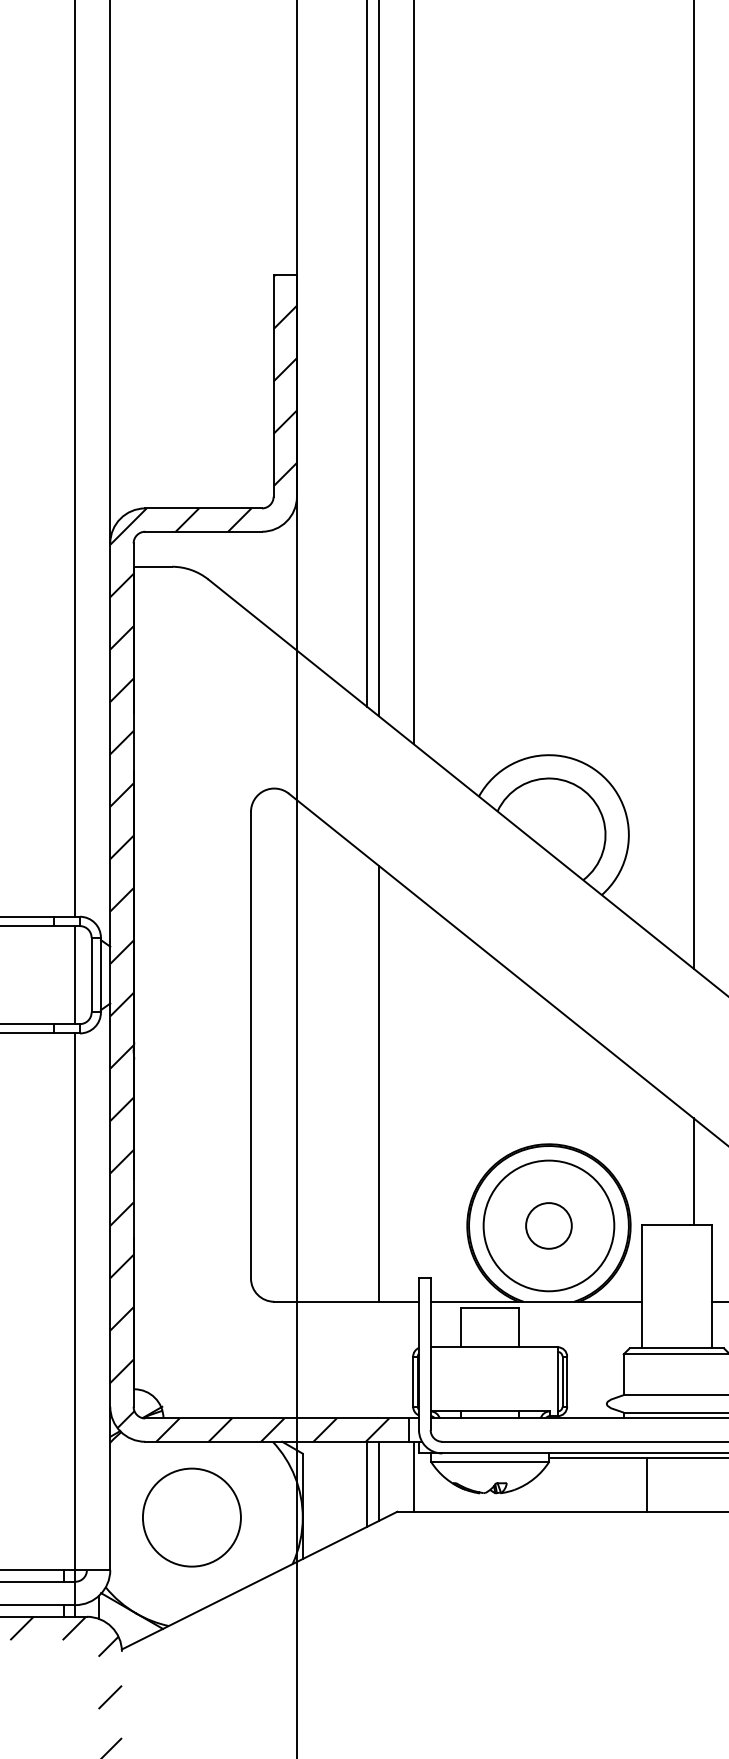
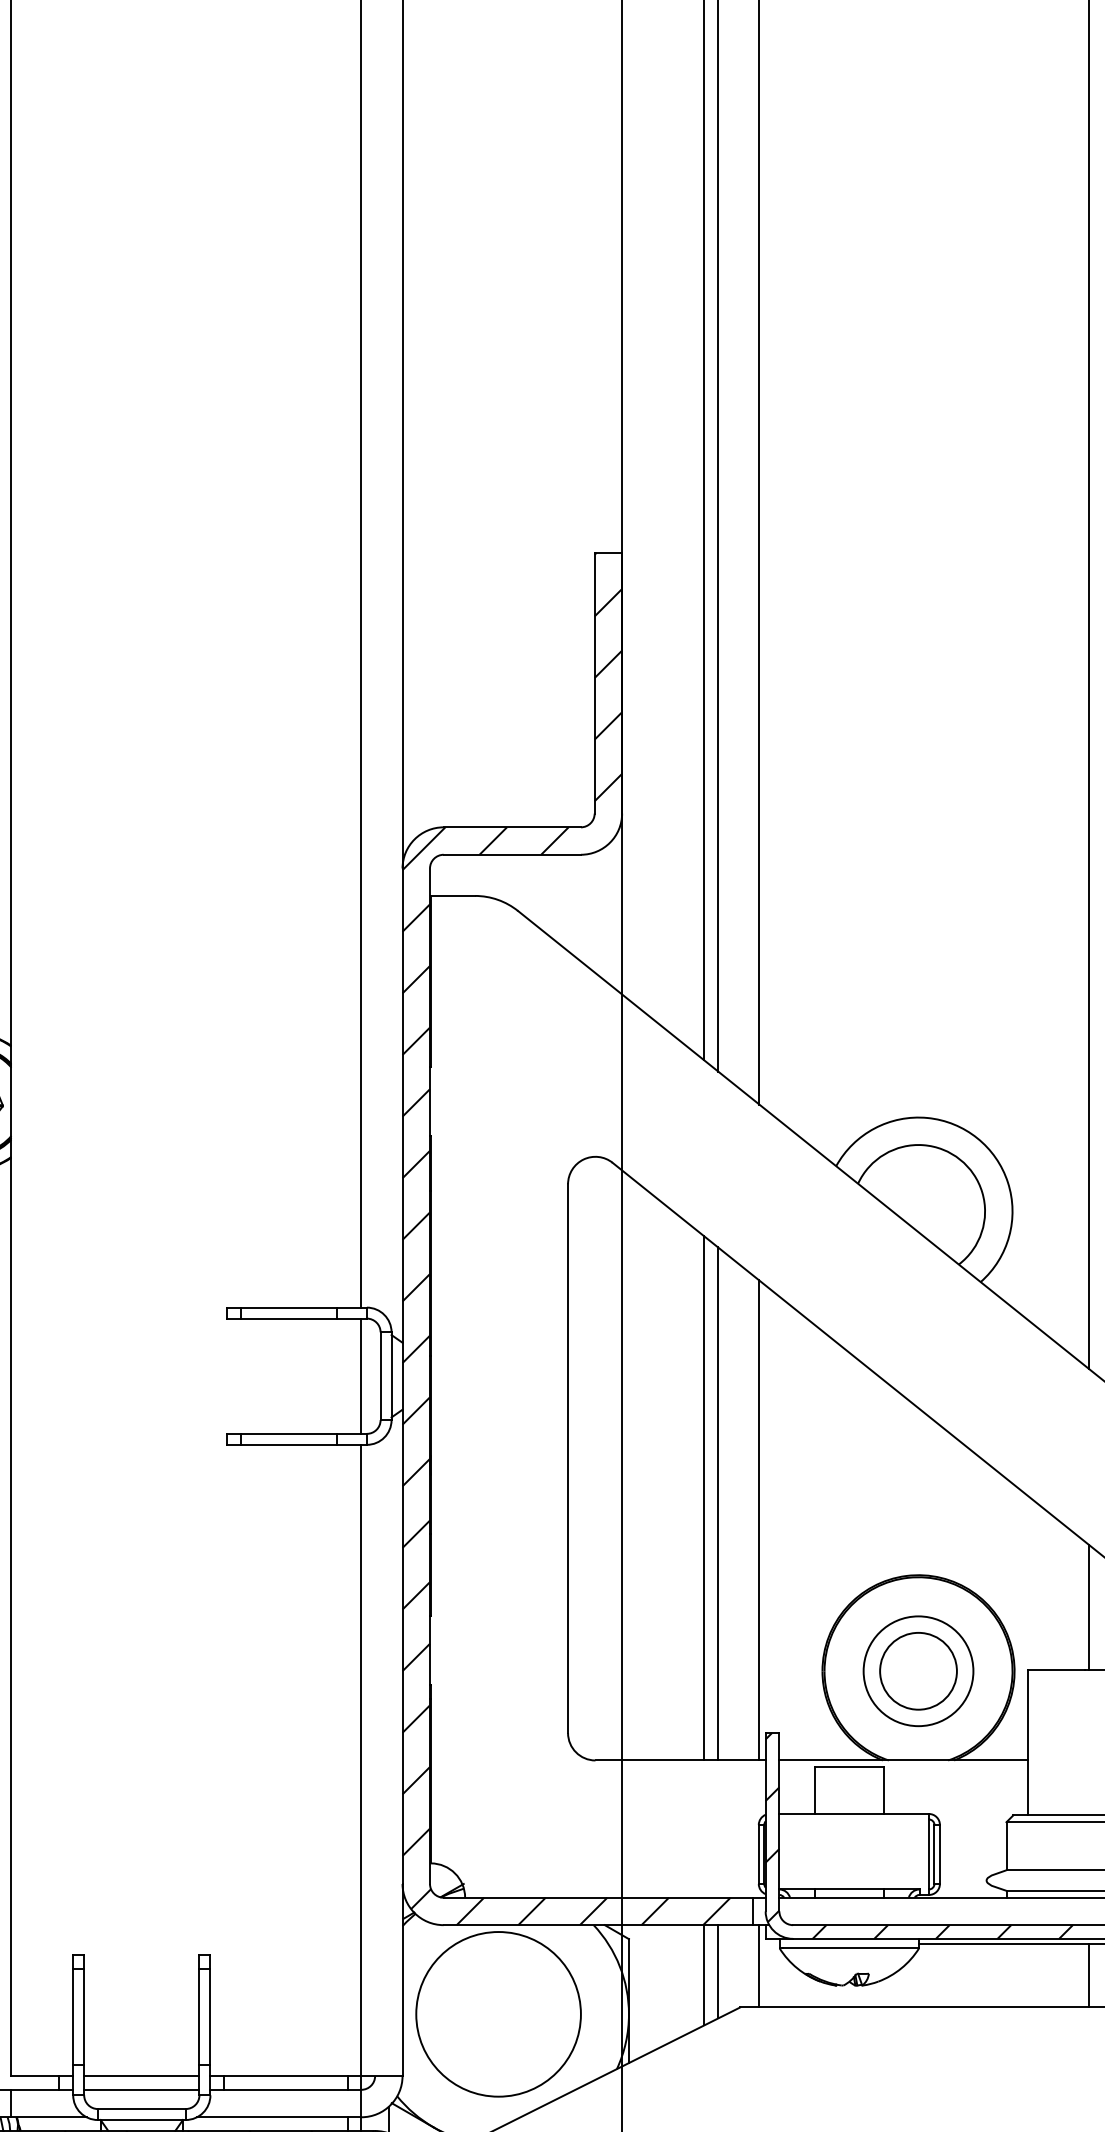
line: (366, 1079) -> (704, 1498), added
line: (413, 1097) -> (759, 1520), added
circle: (548, 1225) -> (918, 1670), size x1.43
circle: (548, 1226) -> (918, 1671), size x0.71
hatch: (548, 1365) -> (918, 1835), added
line: (646, 1484) -> (1088, 1975), moved
circle: (191, 1517) -> (498, 2014), size x1.43

